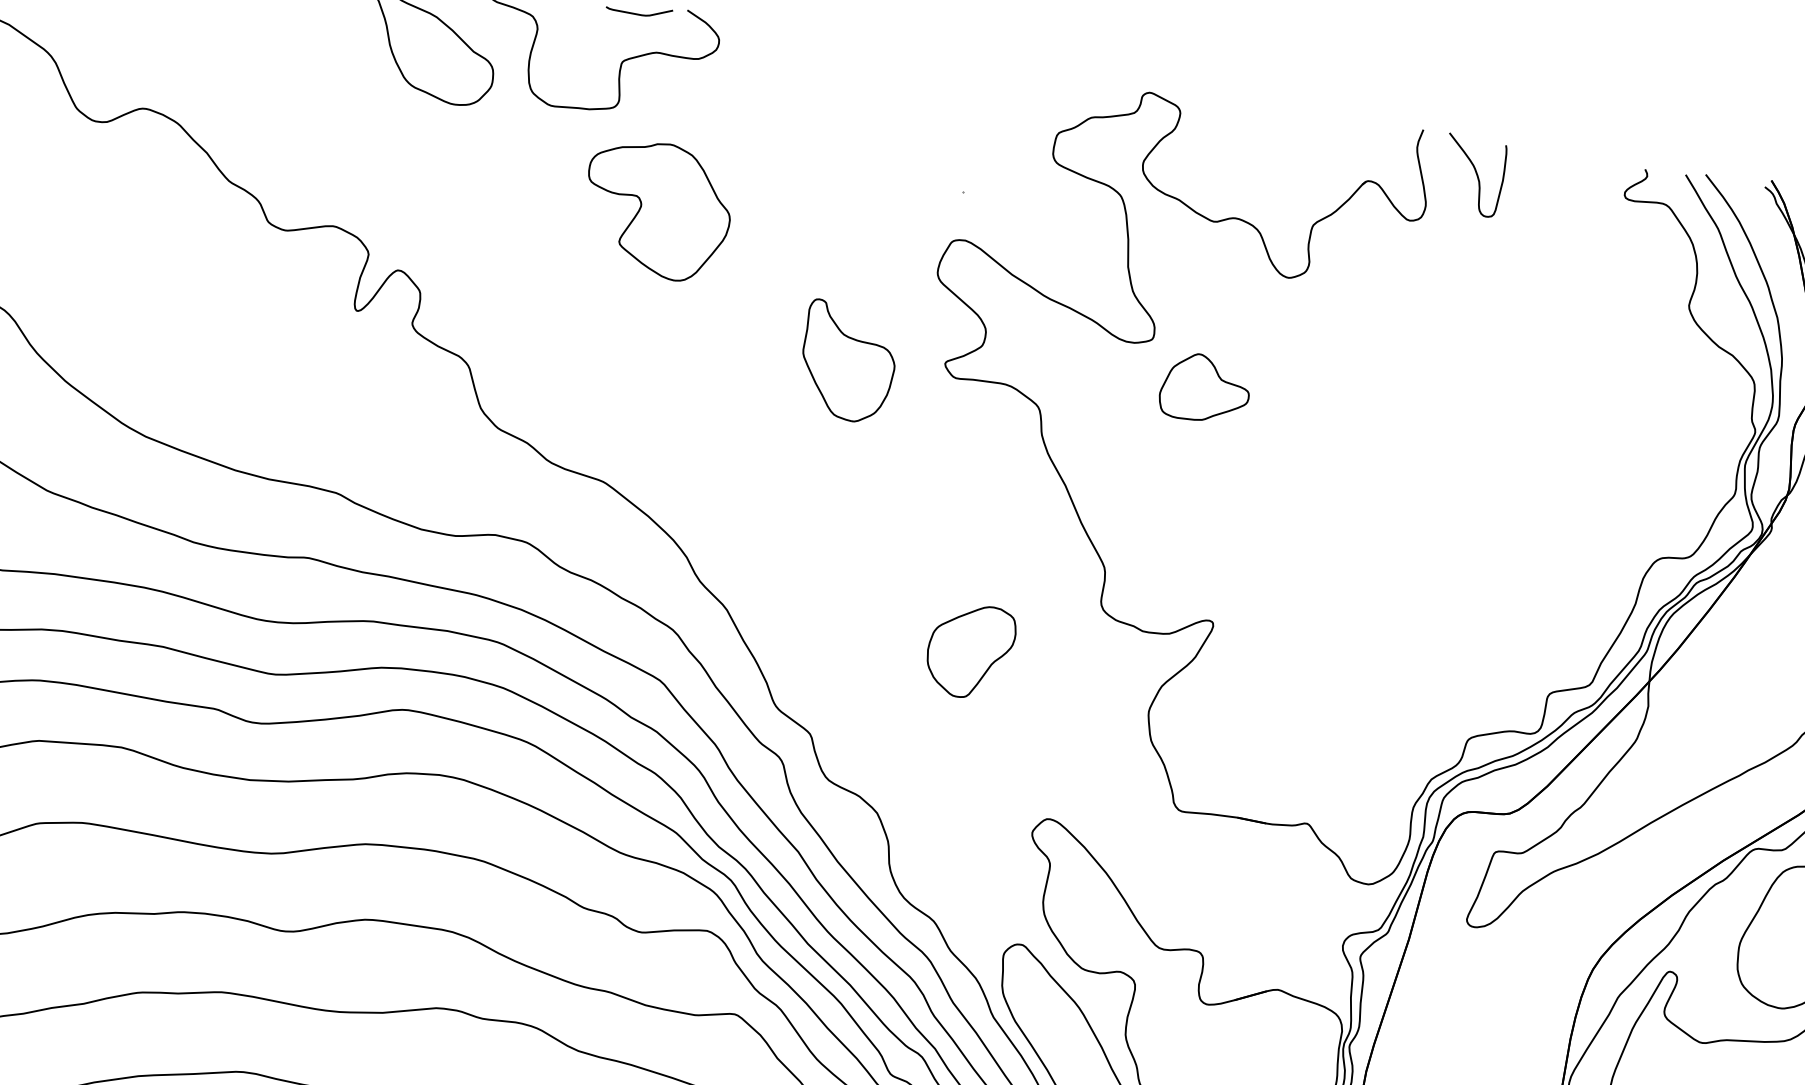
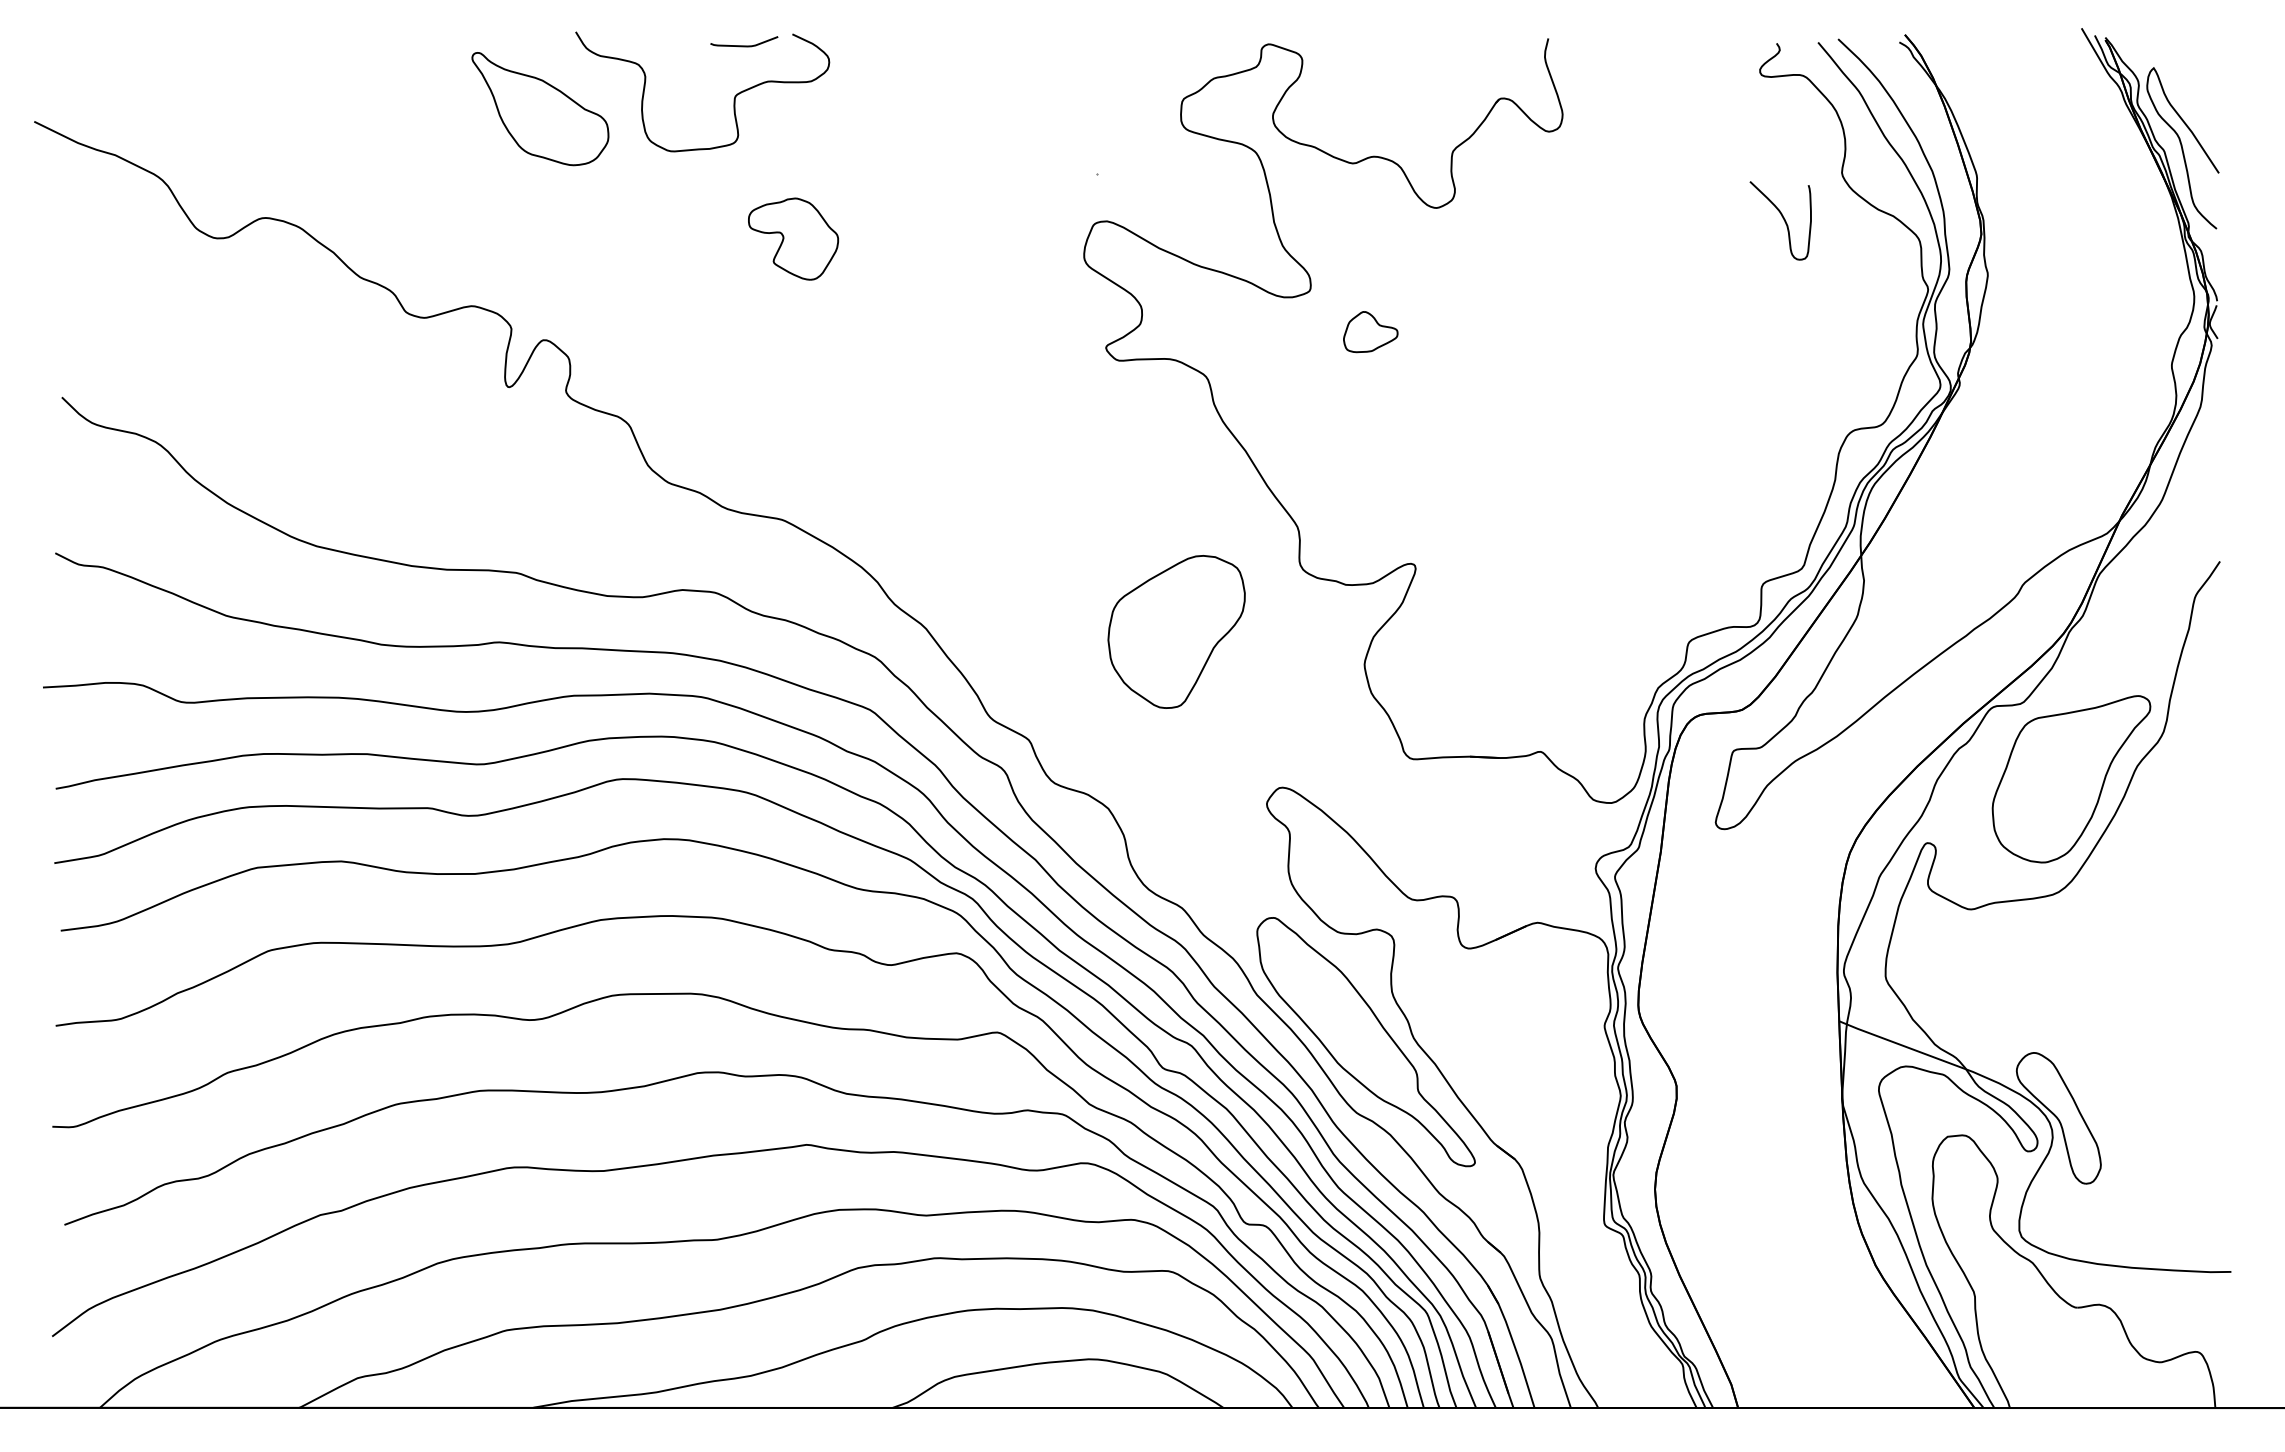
curve: (1475, 173) -> (1782, 218), moved
part: (657, 209) -> (793, 238), size x0.6
part: (848, 362) -> (1008, 361), removed
part: (1205, 388) -> (1370, 331), size x0.6
part: (969, 650) -> (1175, 631), size x1.6

